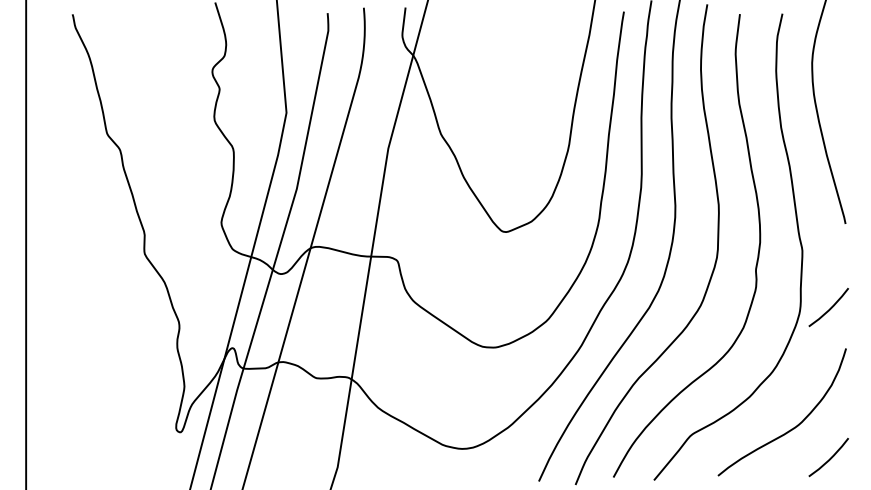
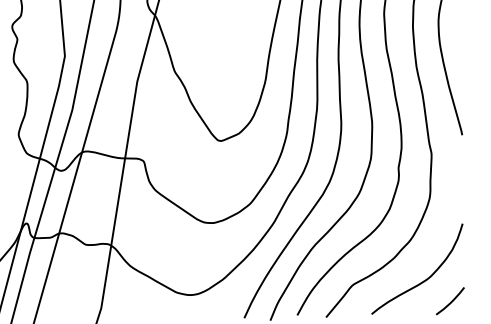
curve: (829, 308) -> (450, 195), removed

